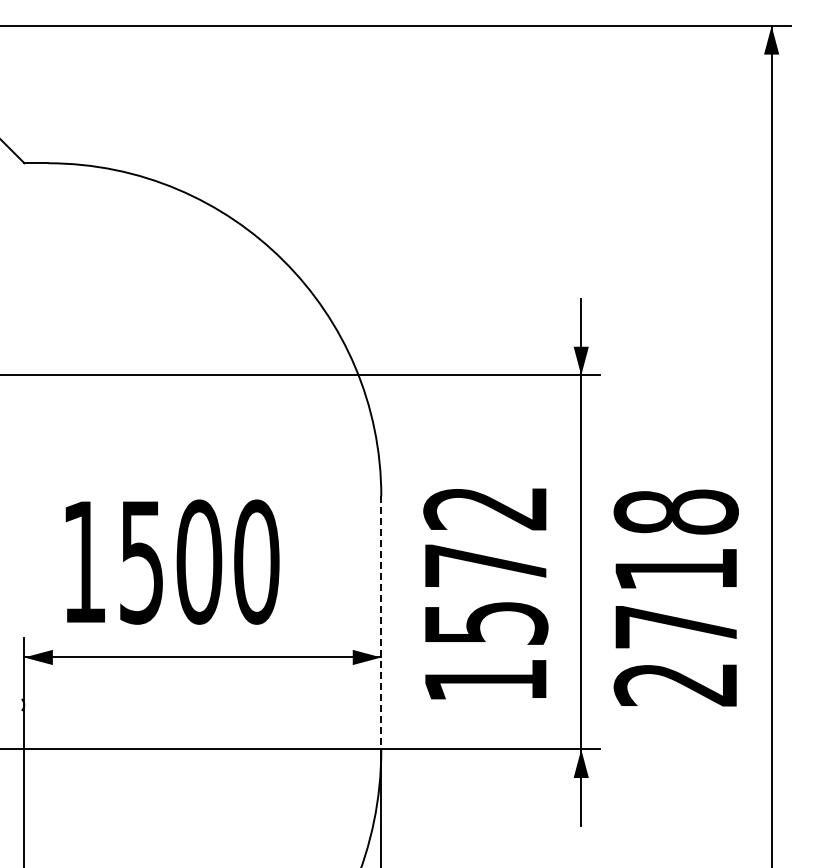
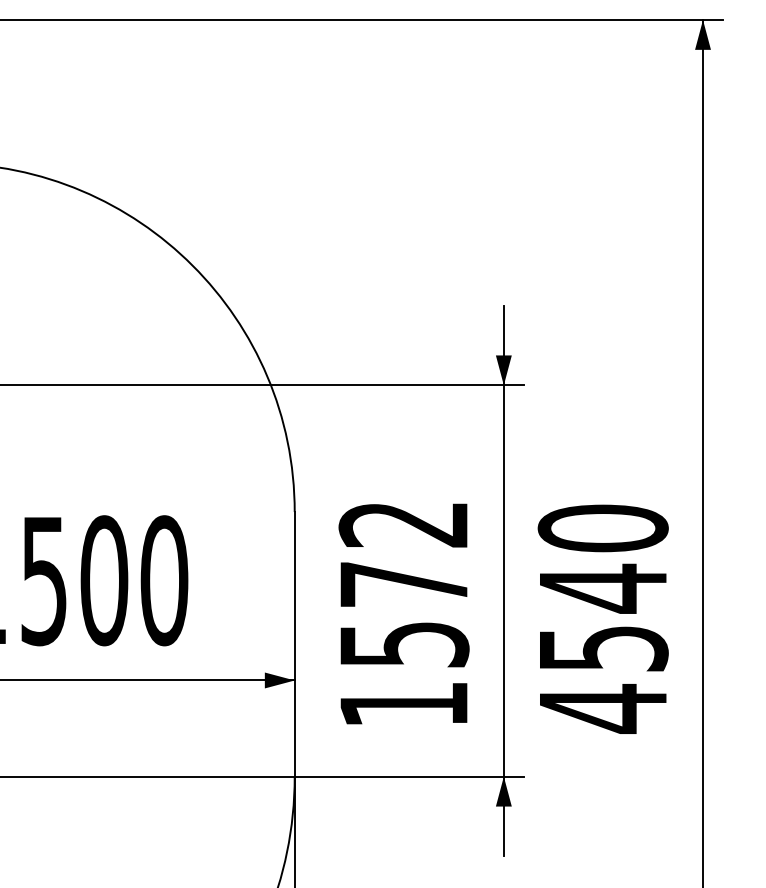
text: (675, 598) -> (602, 618), 2718 -> 4540
line: (381, 623) -> (294, 644), dashed -> solid

